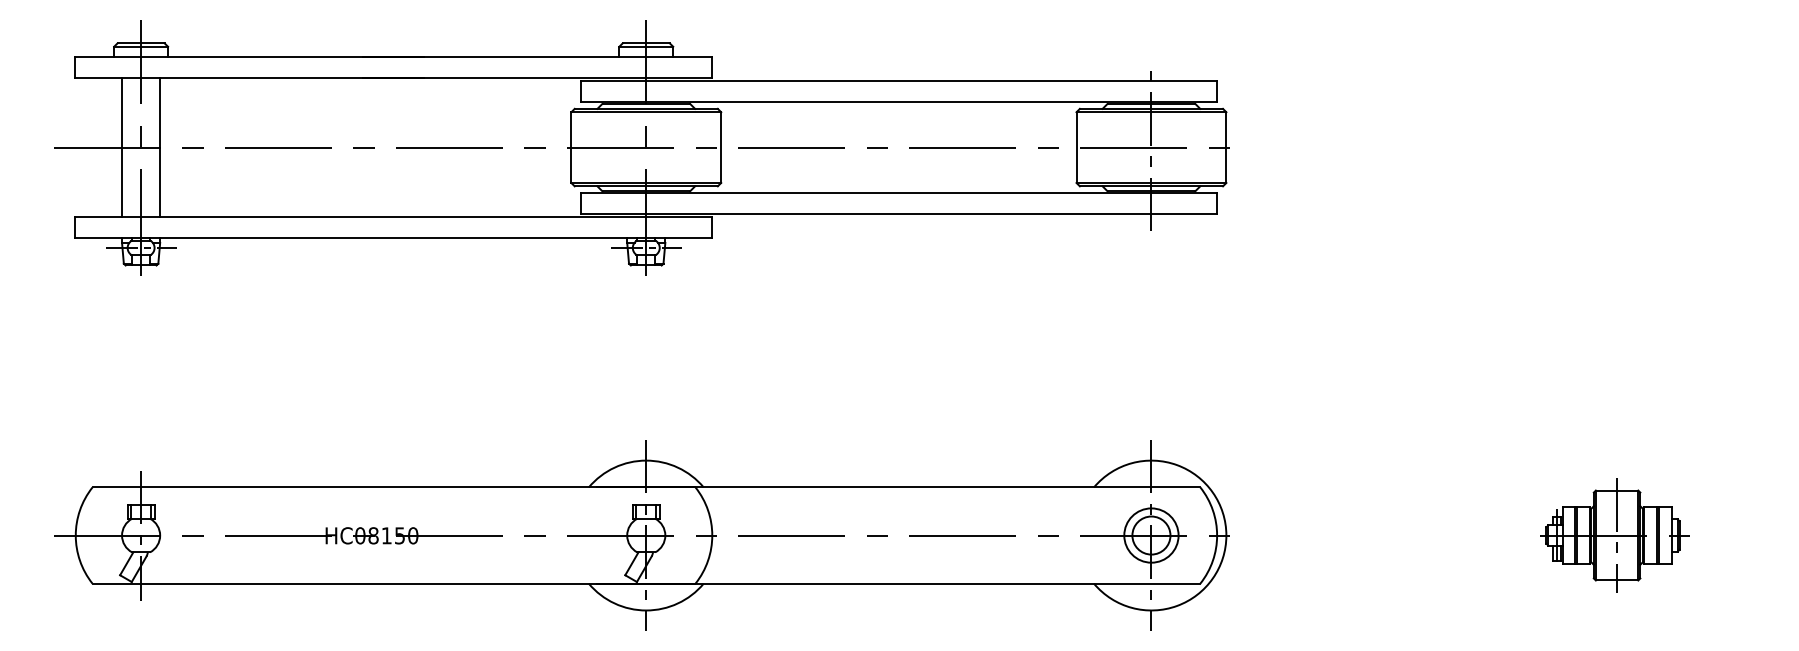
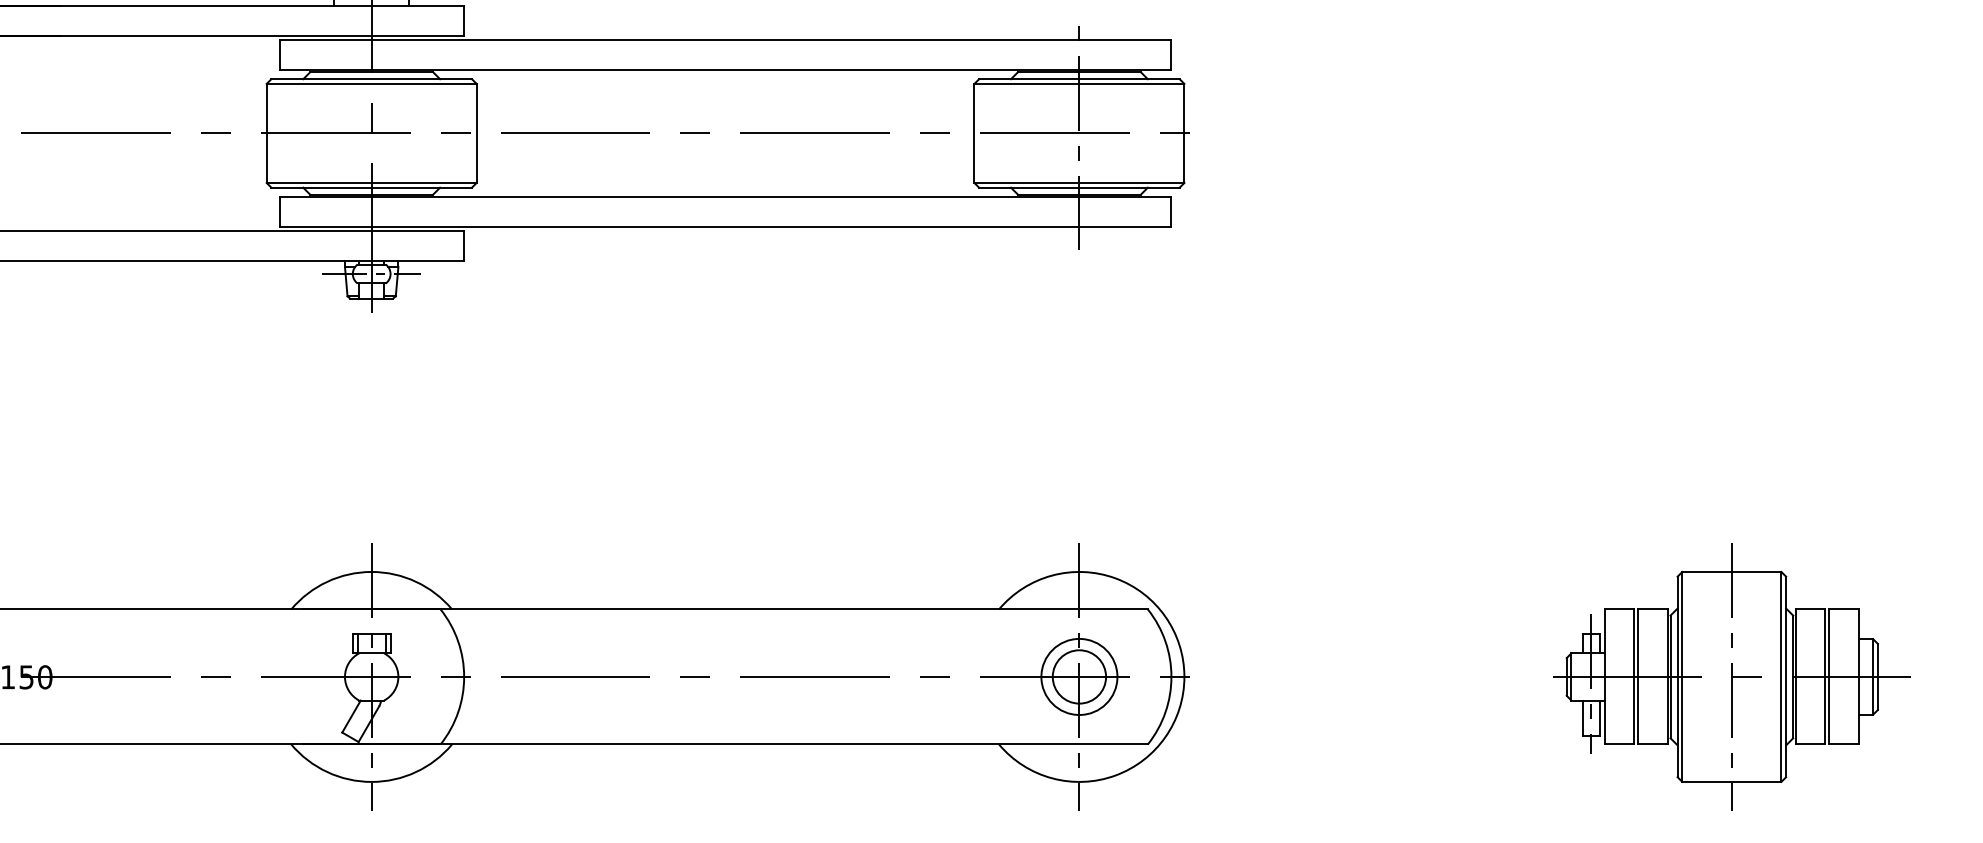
part: (1616, 535) -> (1730, 676), size x1.67

